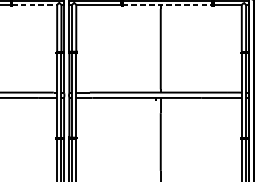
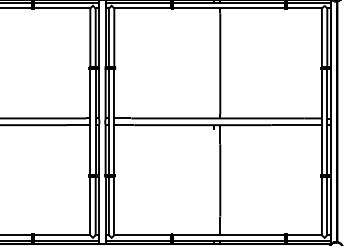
line: (34, 4) -> (61, 8), dashed -> solid
line: (167, 4) -> (228, 8), dashed -> solid

